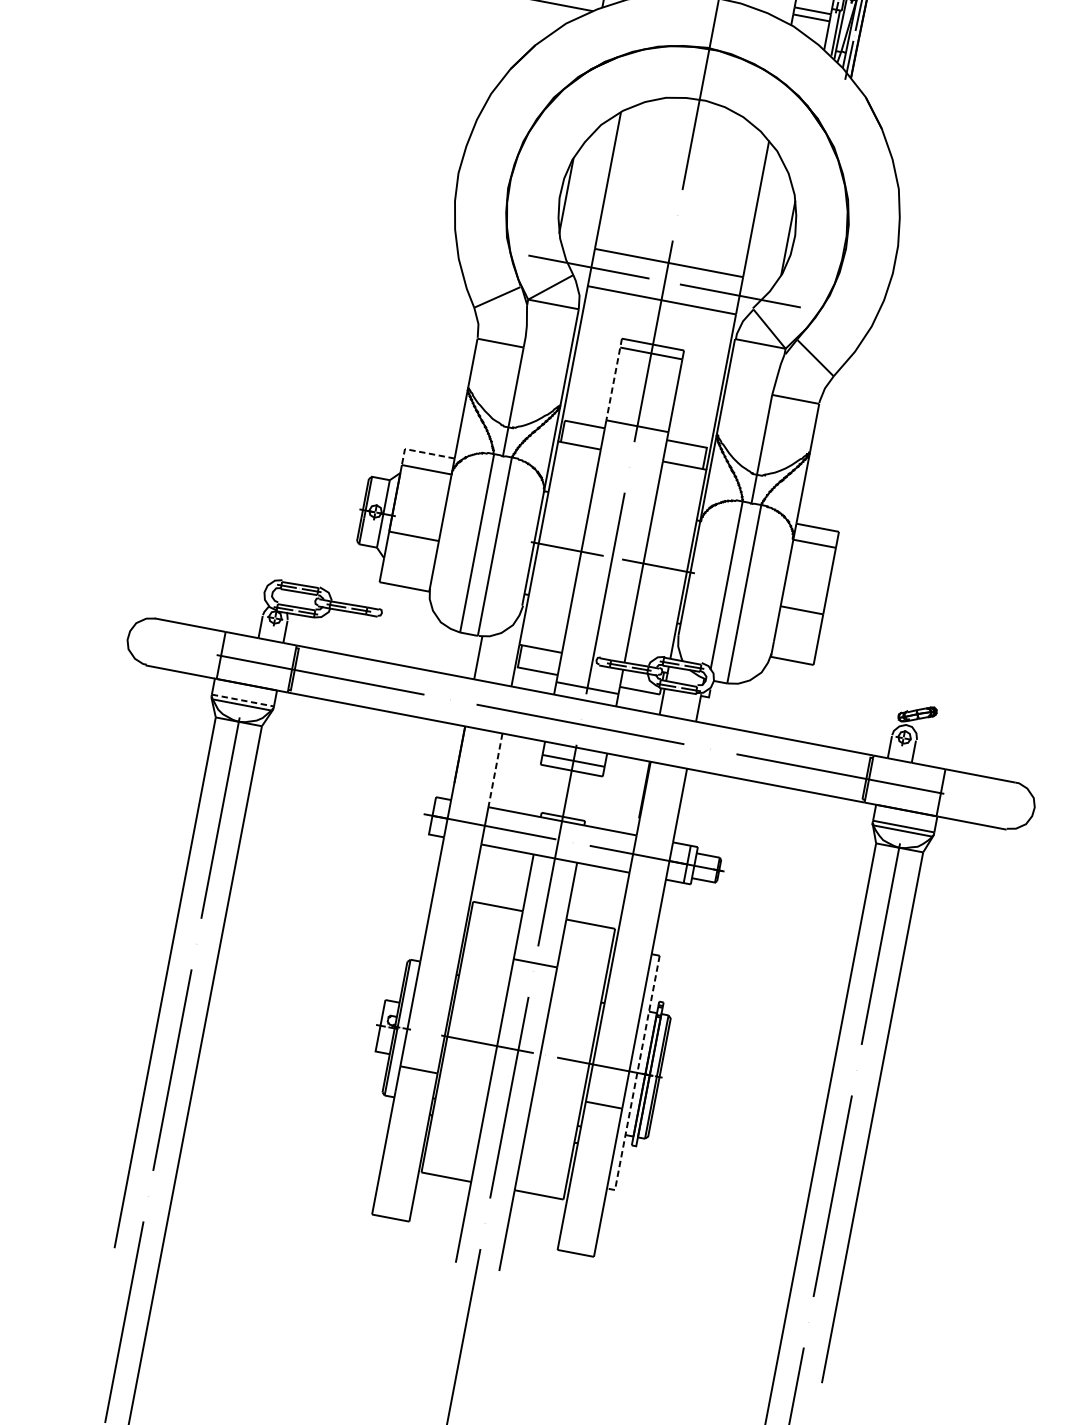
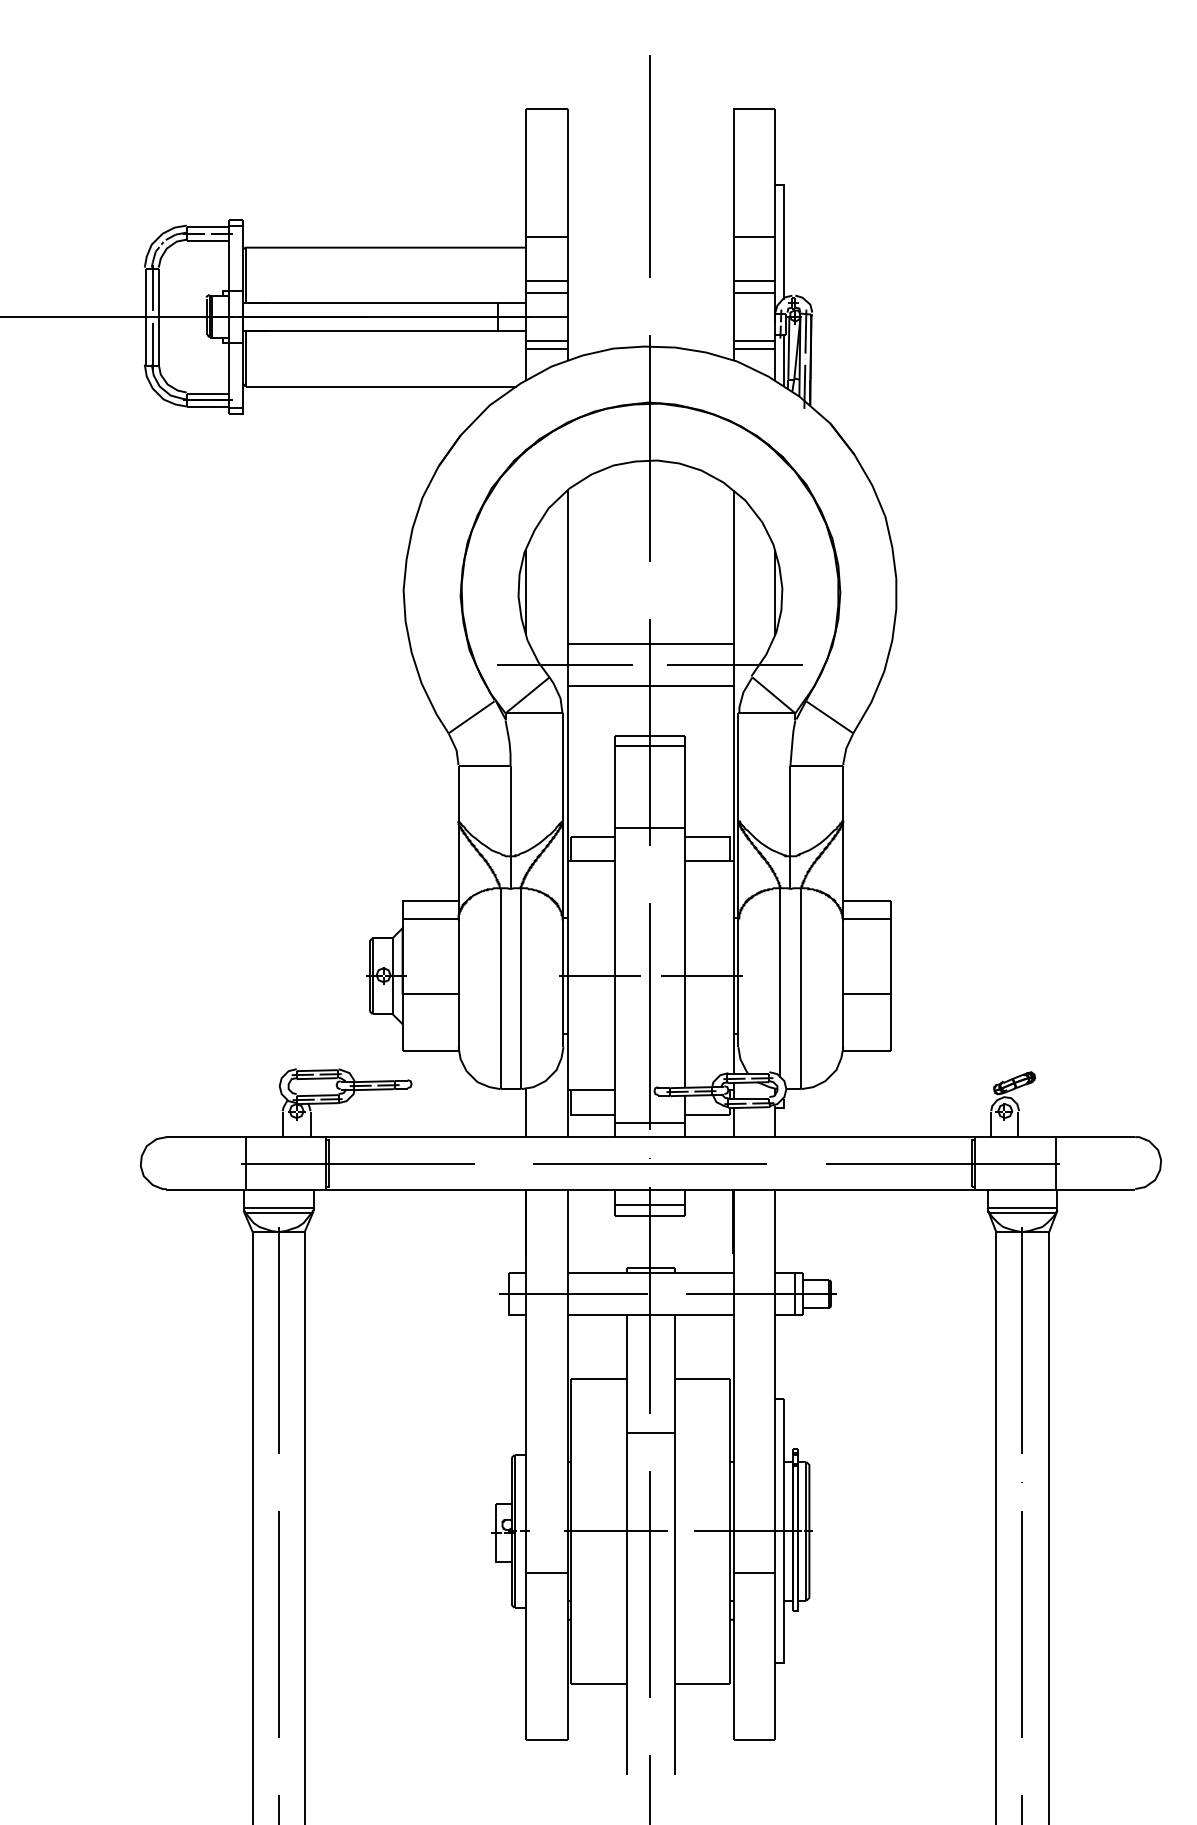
line: (614, 379) -> (615, 782), dashed -> solid
line: (420, 452) -> (420, 901), dashed -> solid
line: (242, 700) -> (278, 1208), dashed -> solid
line: (495, 771) -> (567, 1232), dashed -> solid
line: (636, 1077) -> (784, 1536), dashed -> solid

